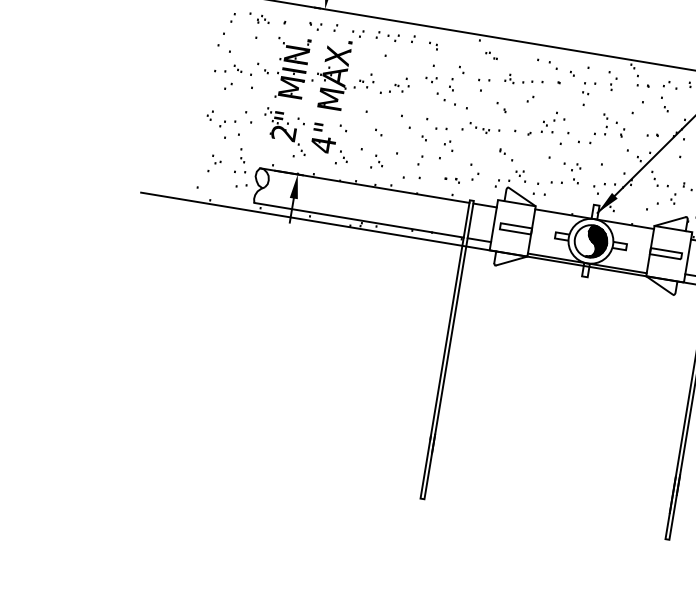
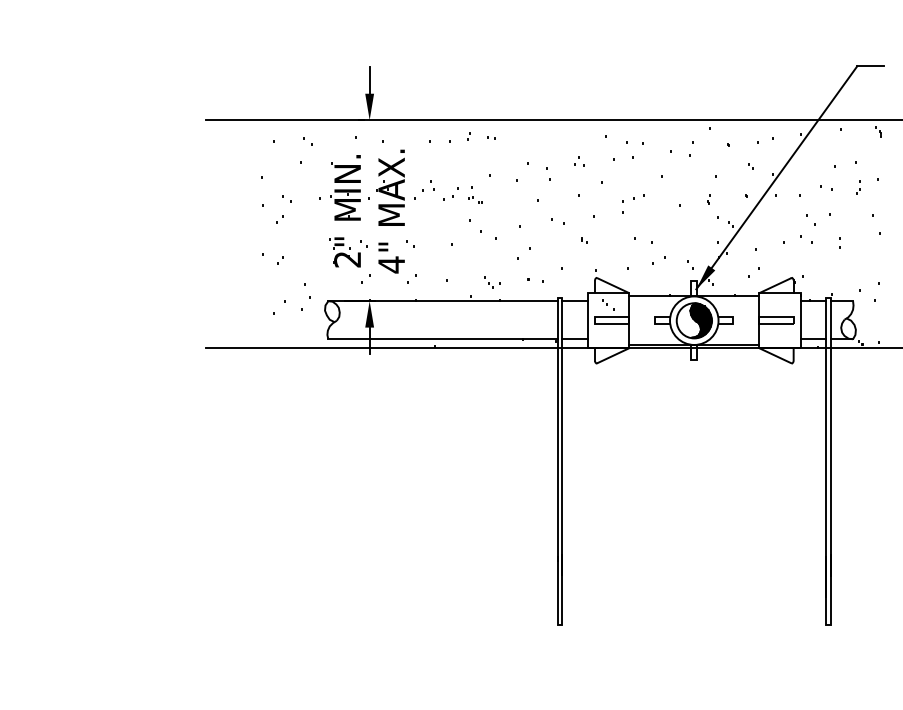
part: (491, 55) -> (475, 199), moved
part: (378, 160) -> (488, 282), moved
part: (521, 176) -> (608, 304), moved

